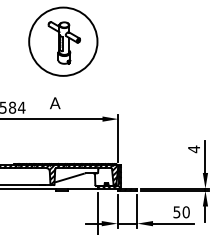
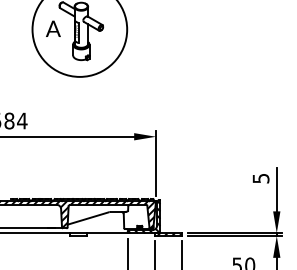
text: (55, 103) -> (53, 29), moved
text: (194, 149) -> (261, 178), 4 -> 5

